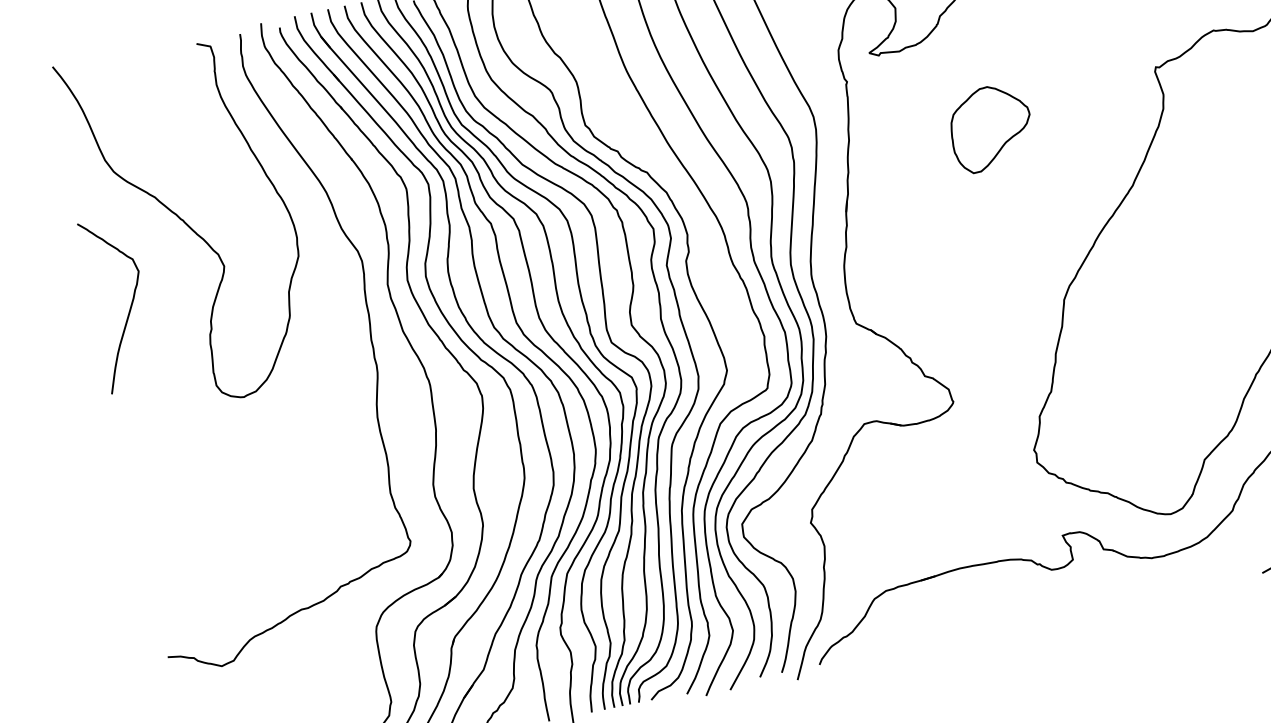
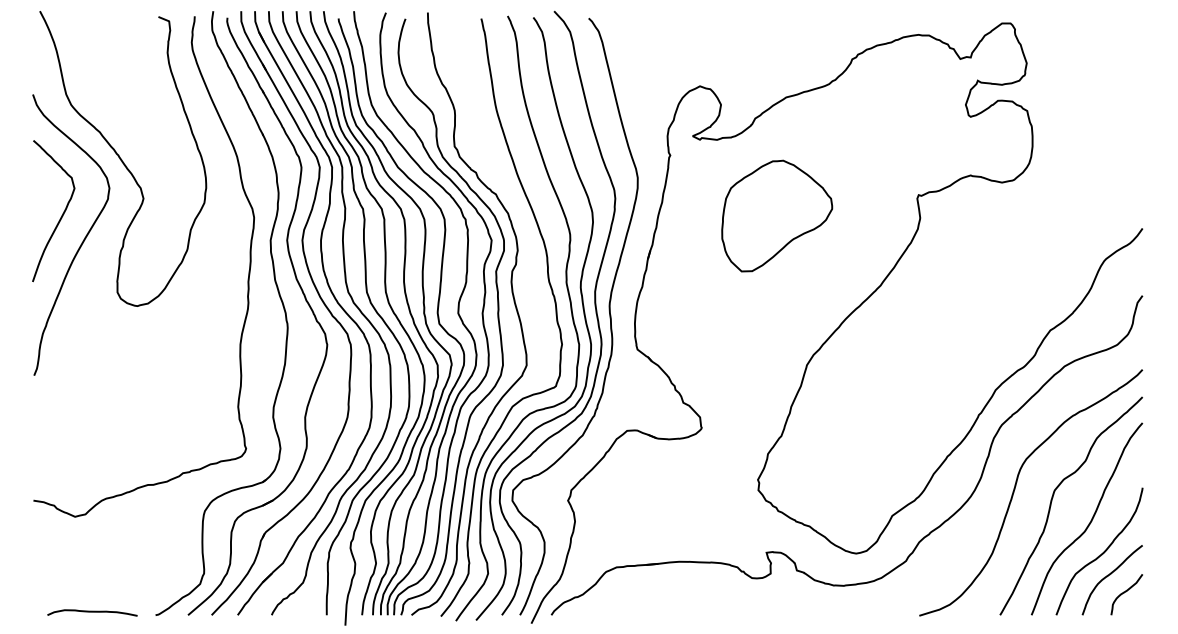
part: (991, 127) -> (777, 215), size x1.67
curve: (160, 334) -> (81, 242), added

